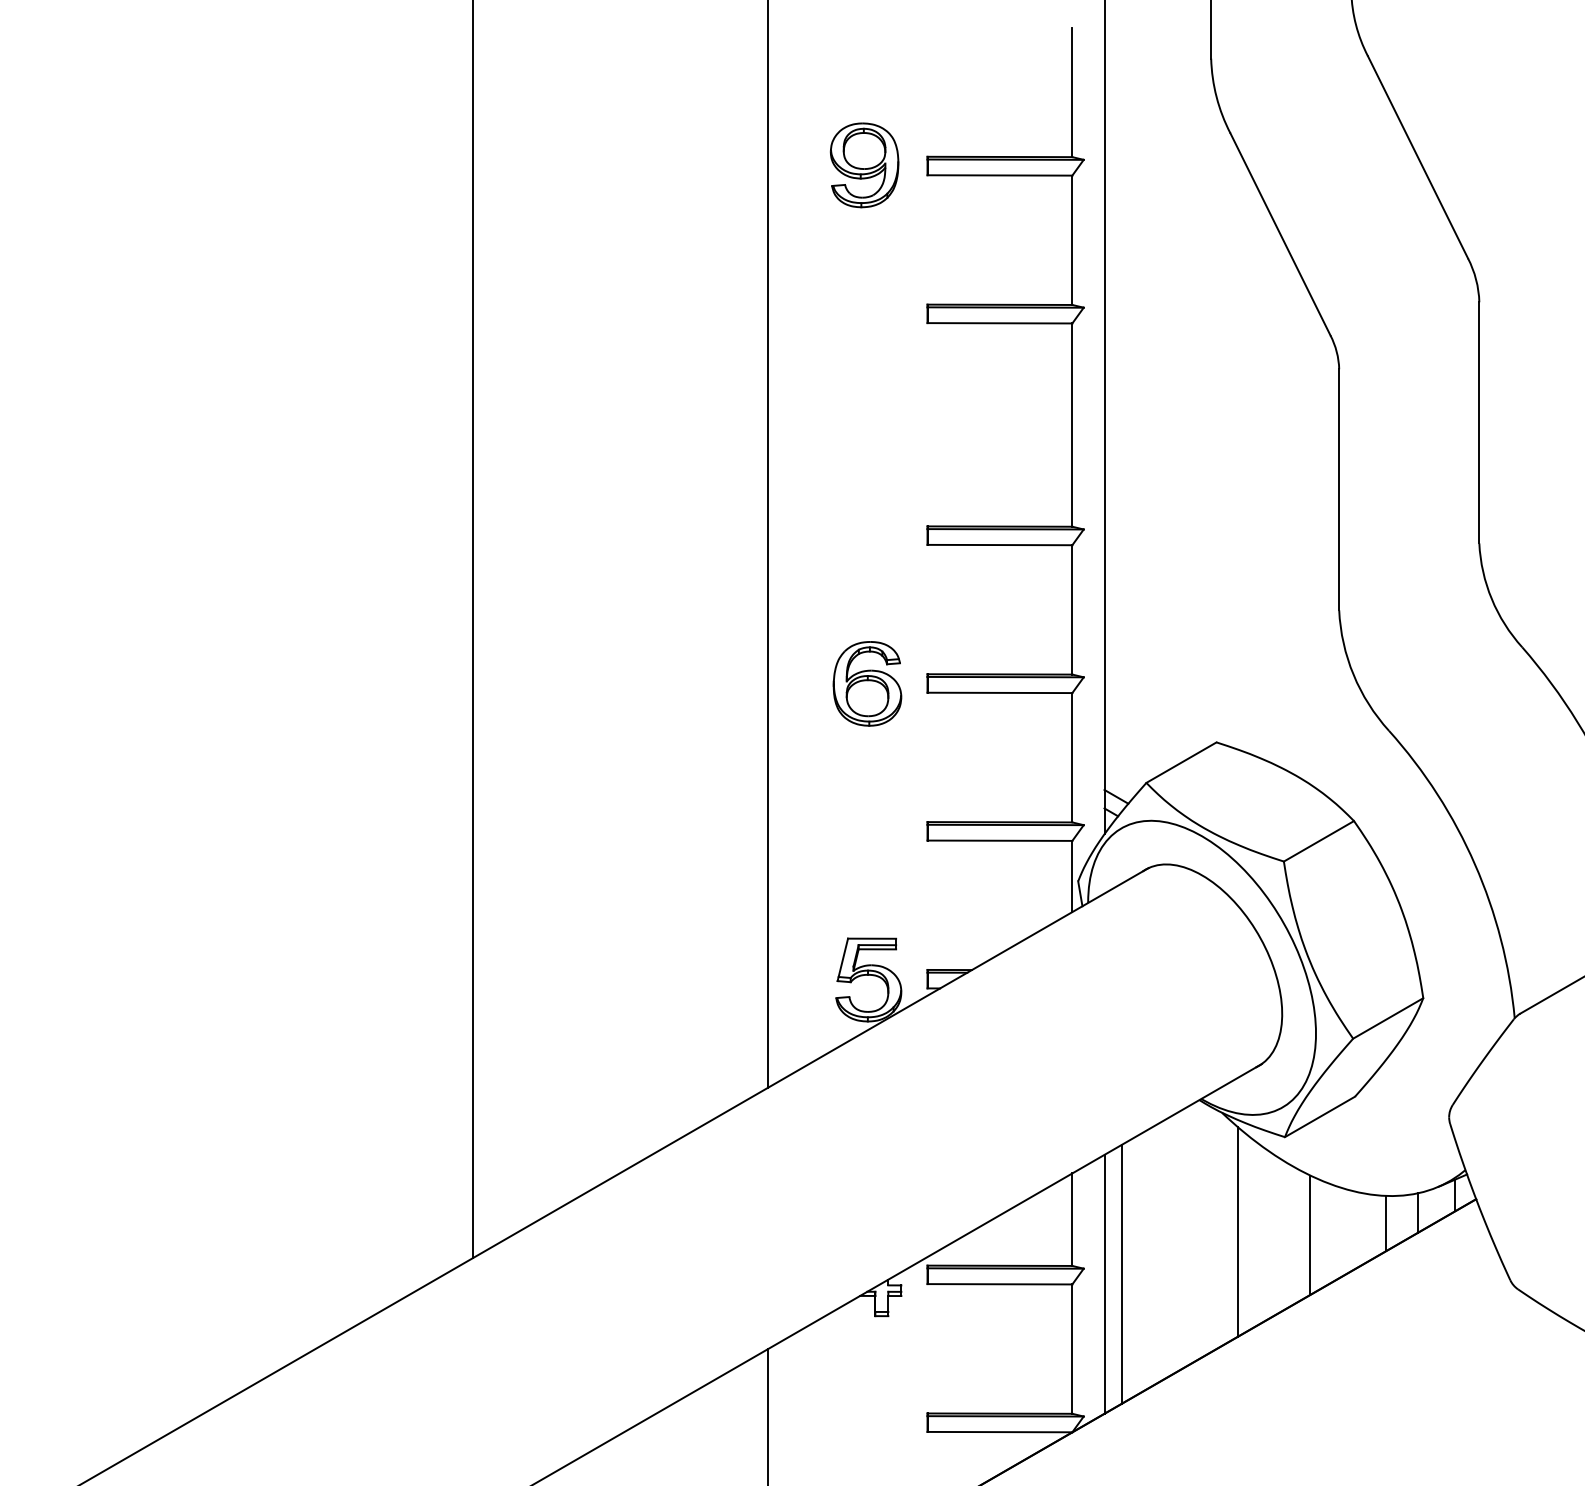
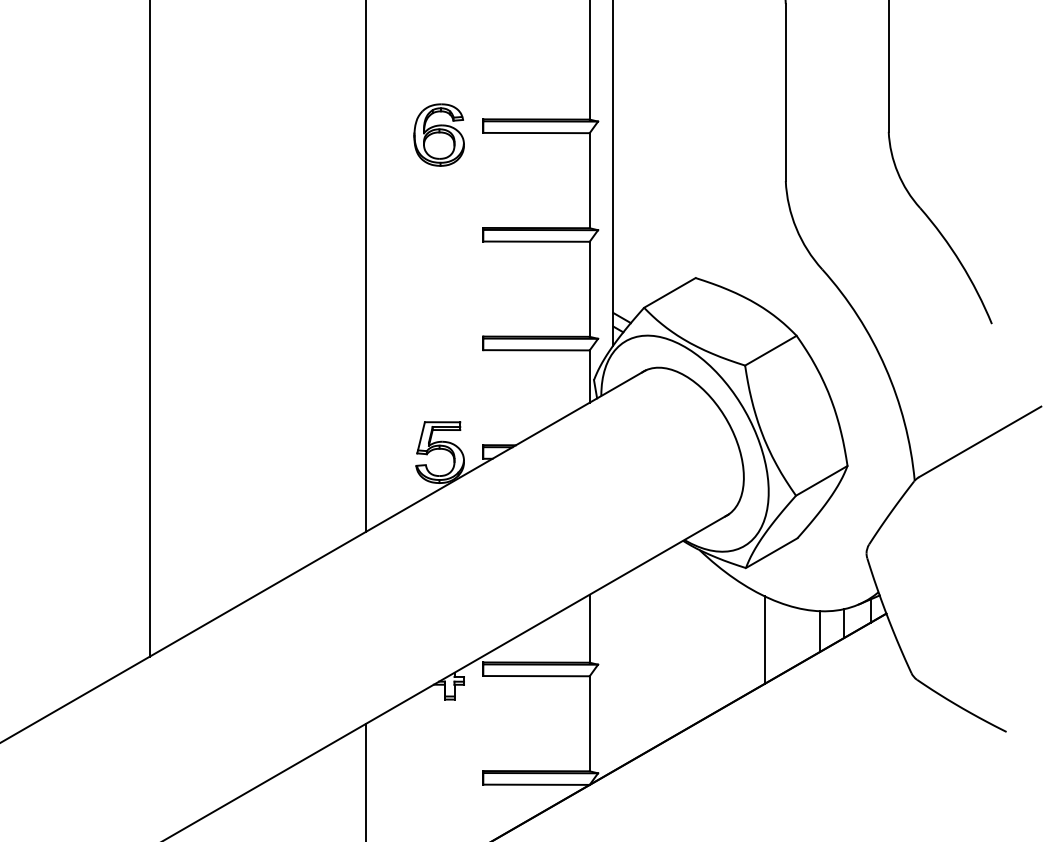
part: (867, 683) -> (439, 134), moved
line: (1237, 1231) -> (711, 637), removed
line: (1121, 1273) -> (625, 668), removed
line: (1104, 1283) -> (613, 675), removed

